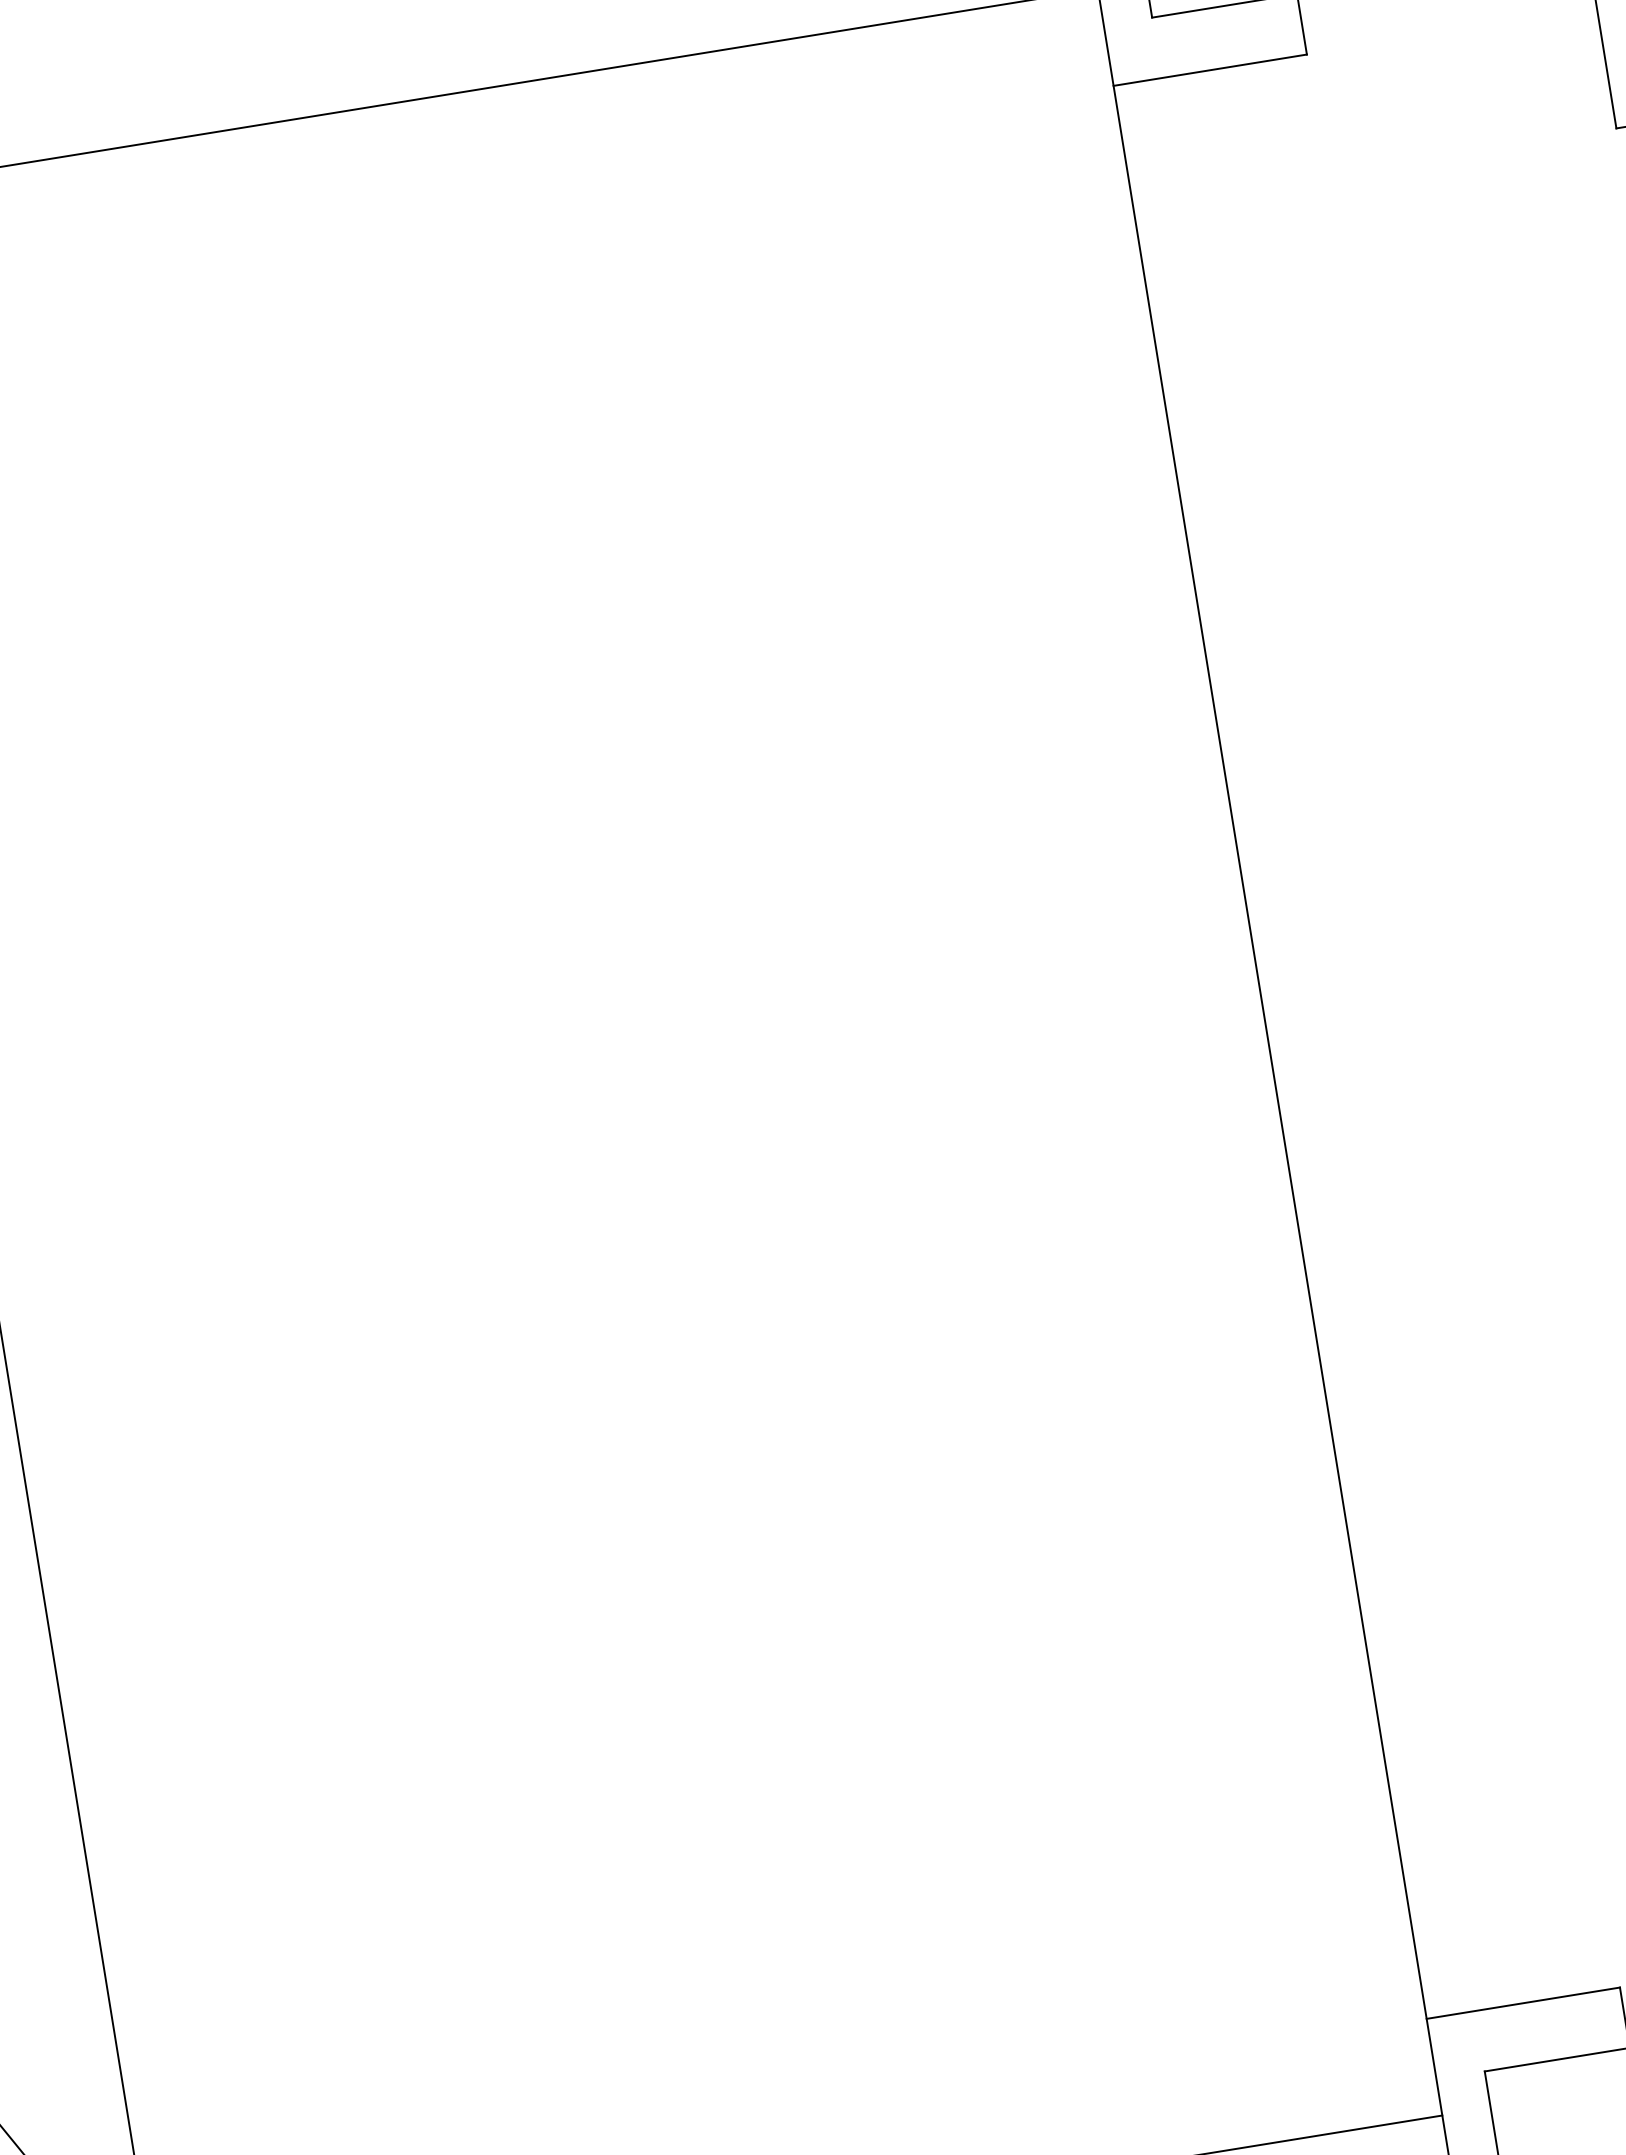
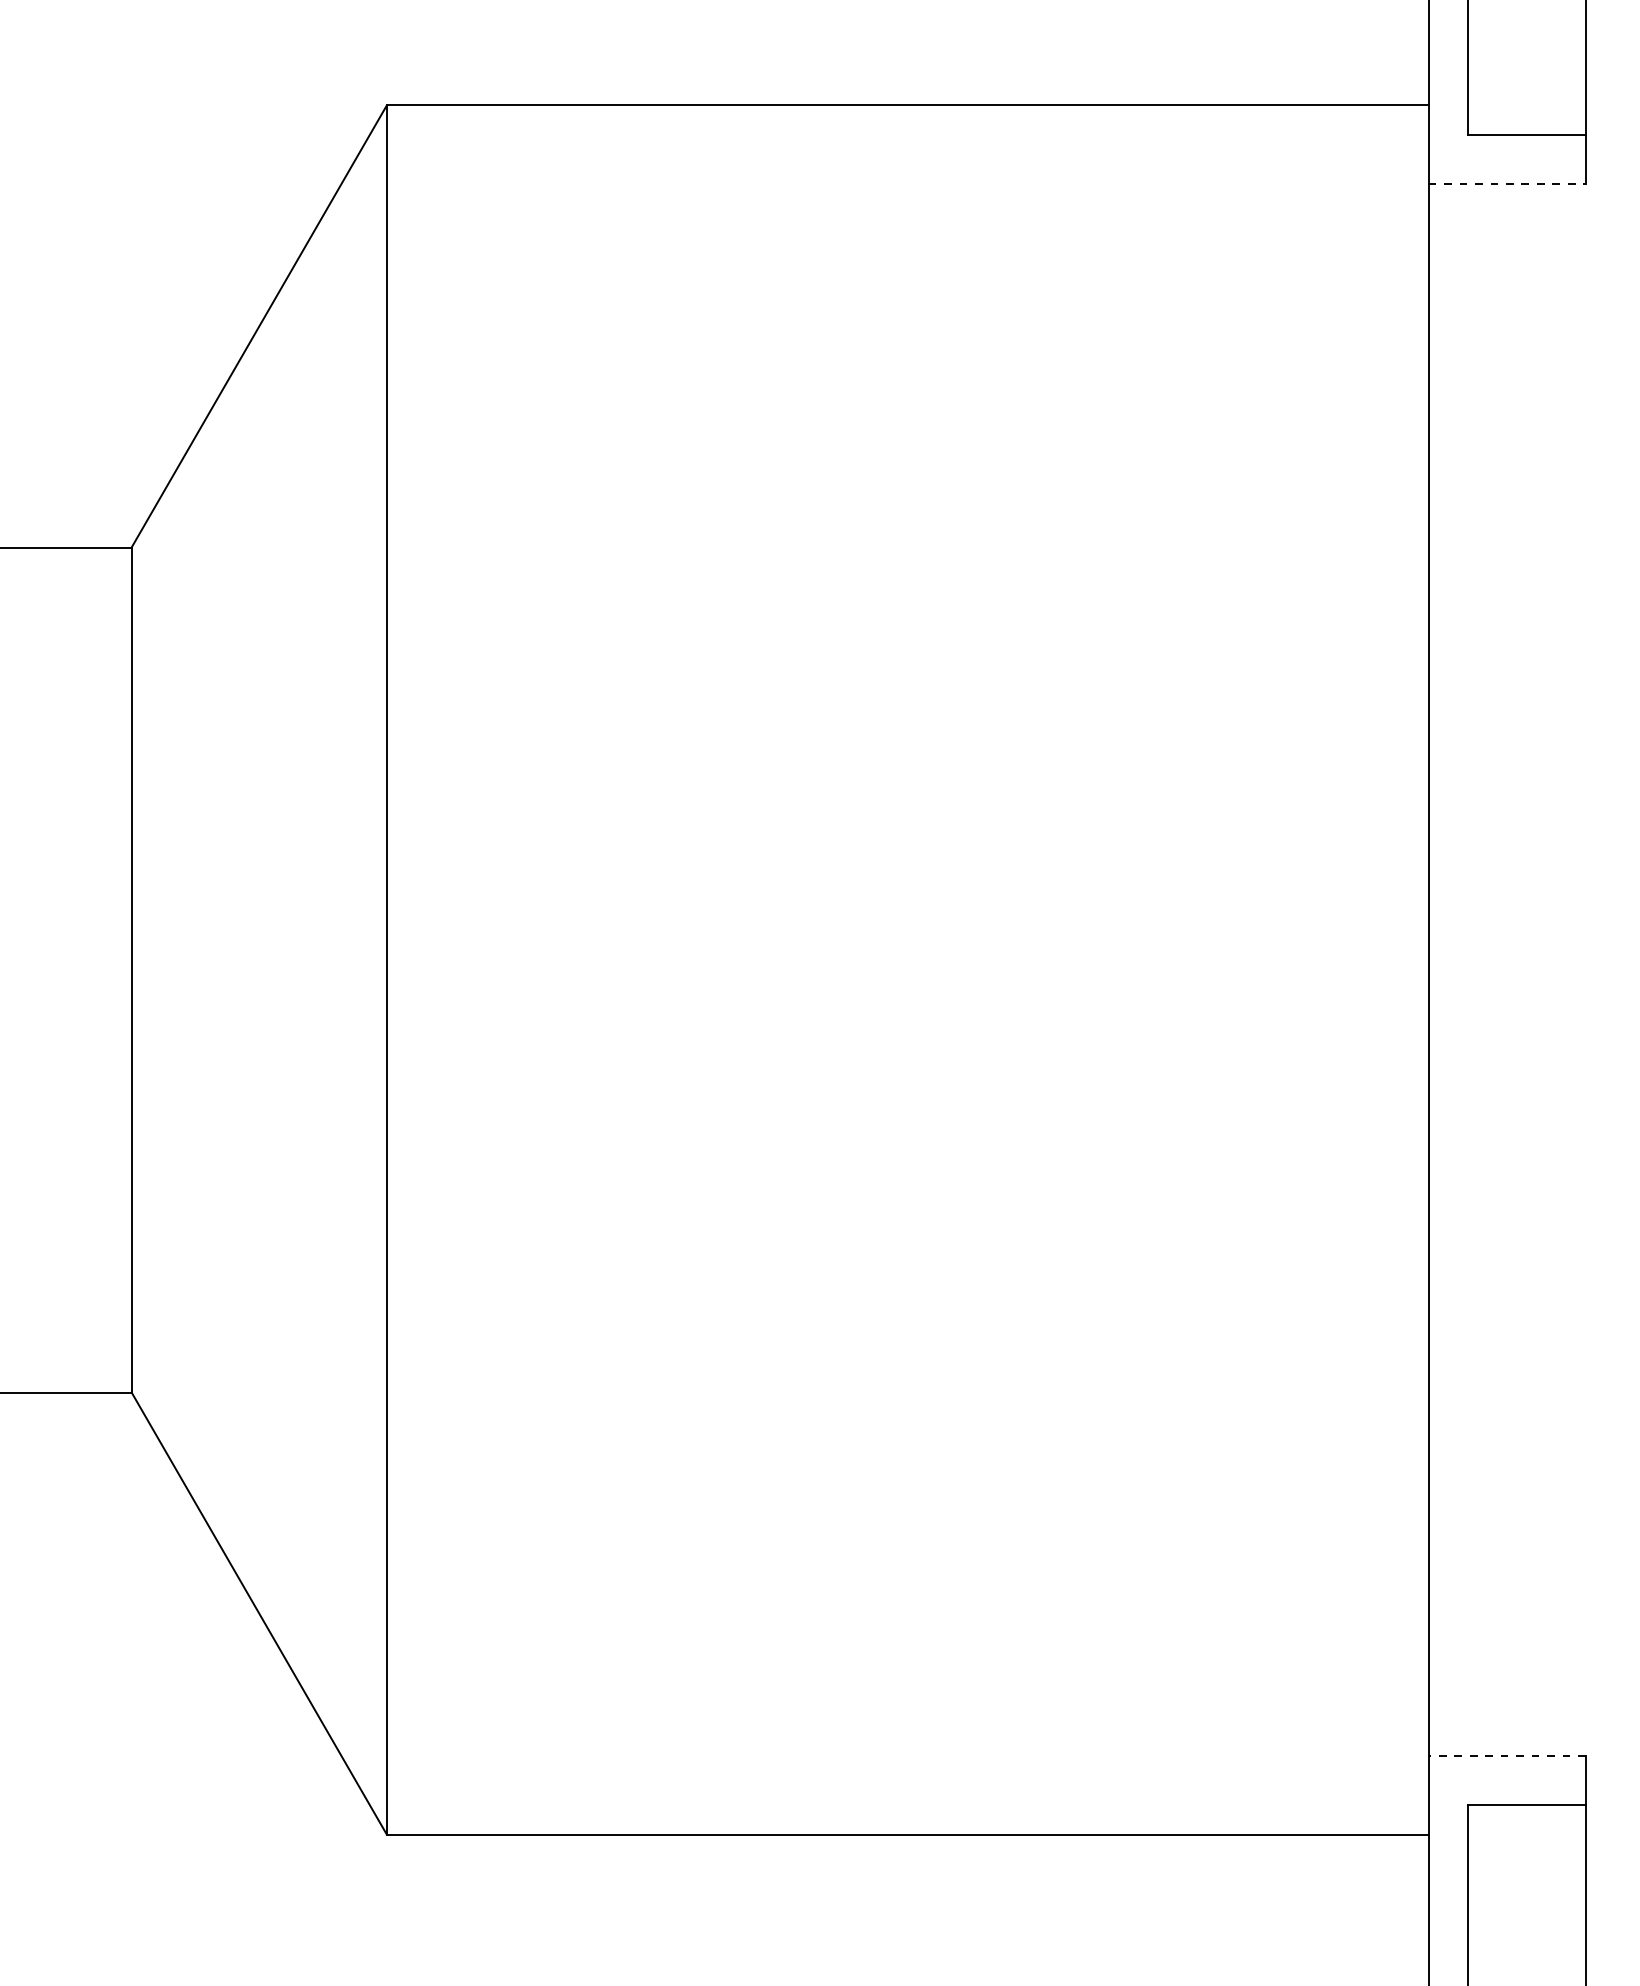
line: (1210, 69) -> (1507, 183), solid -> dashed
line: (1523, 2003) -> (1507, 1756), solid -> dashed

